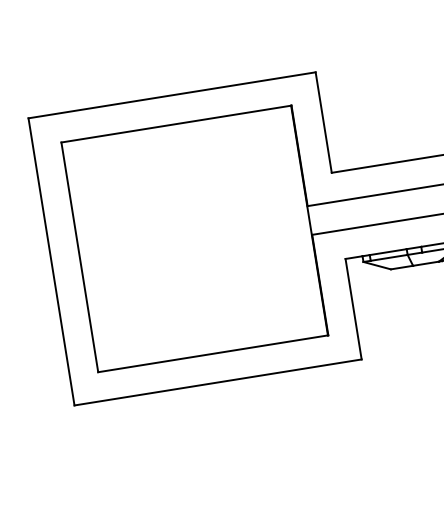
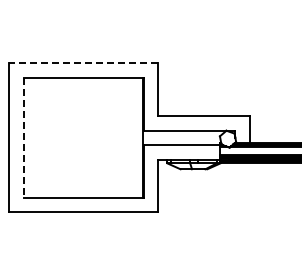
line: (171, 95) -> (83, 63), solid -> dashed
line: (80, 256) -> (24, 137), solid -> dashed

